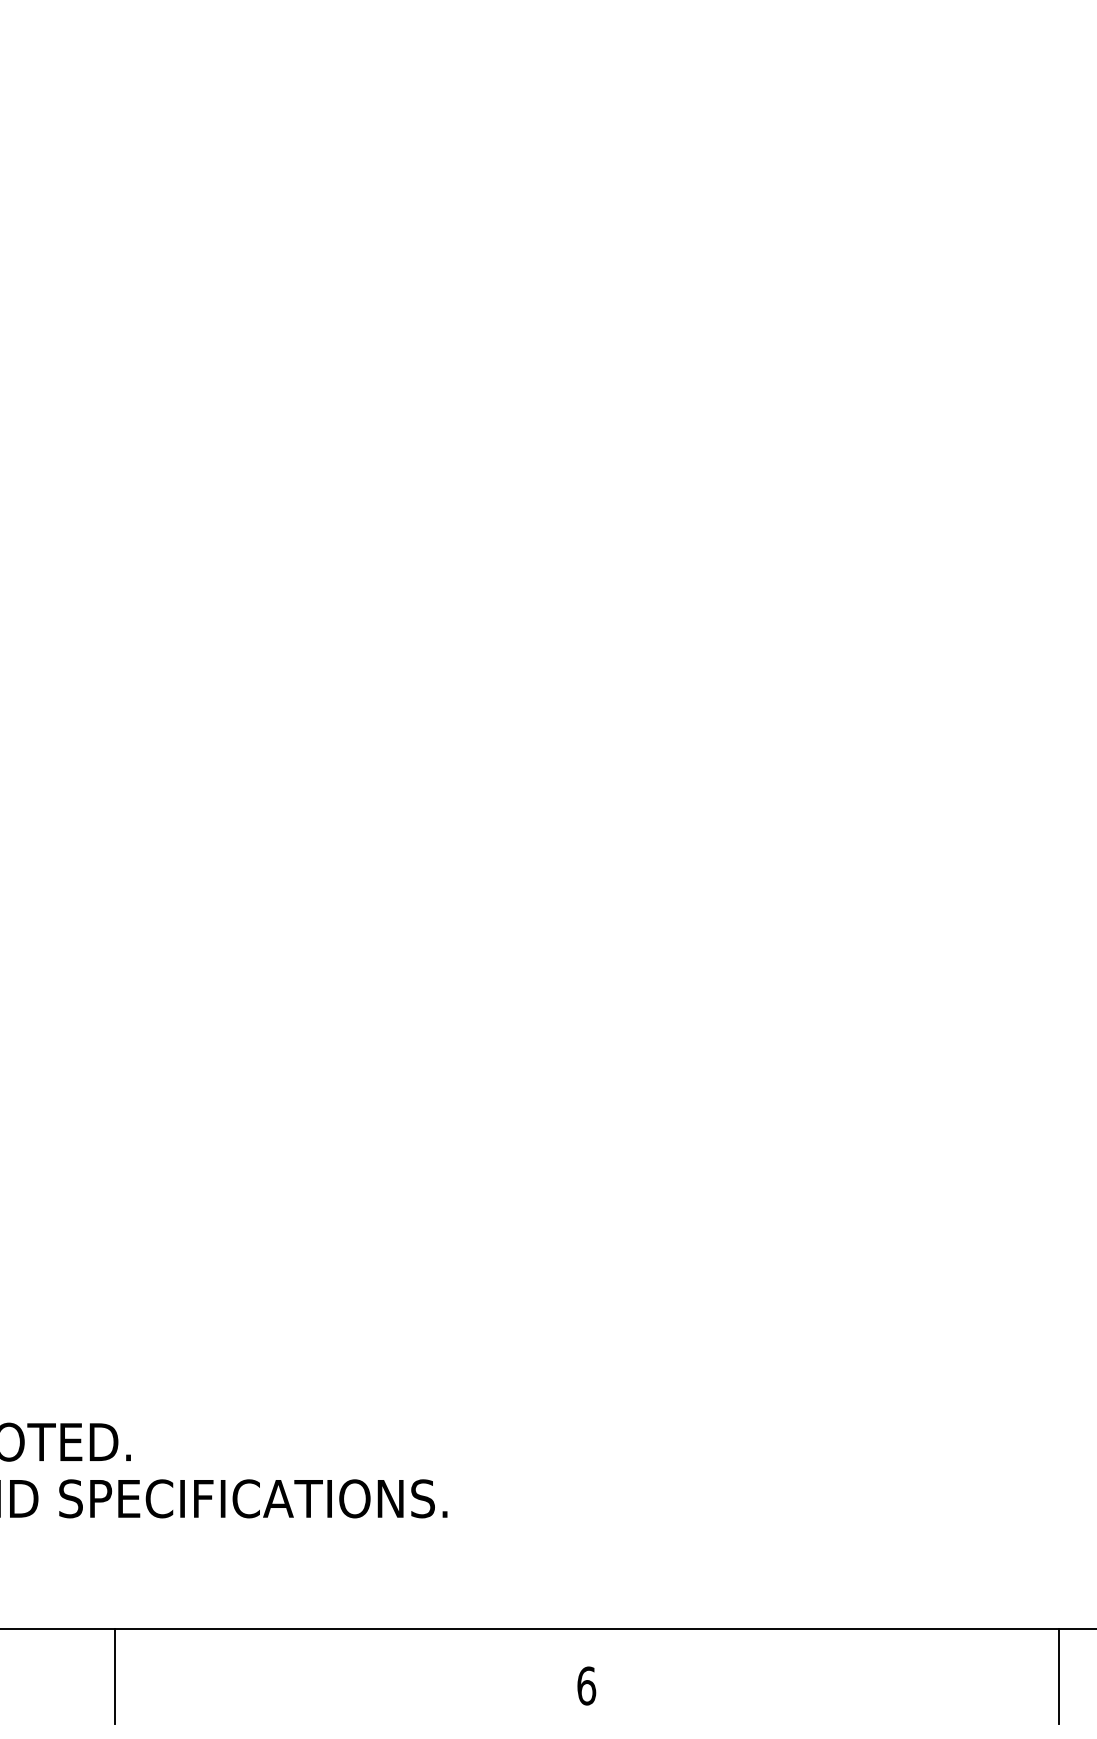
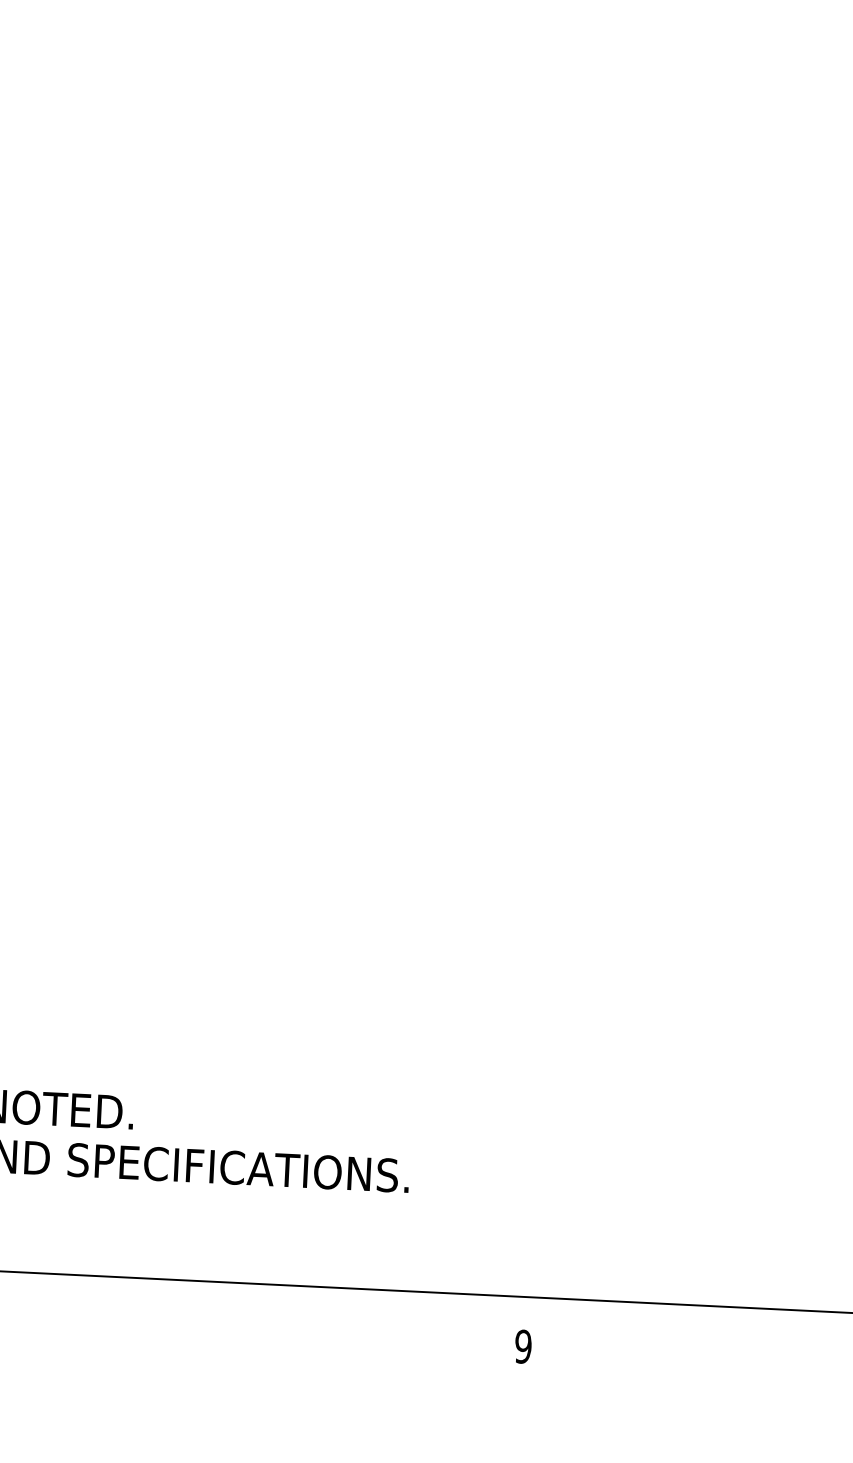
line: (114, 1676) -> (109, 1318), removed
text: (586, 1685) -> (523, 1346), 6 -> 9

